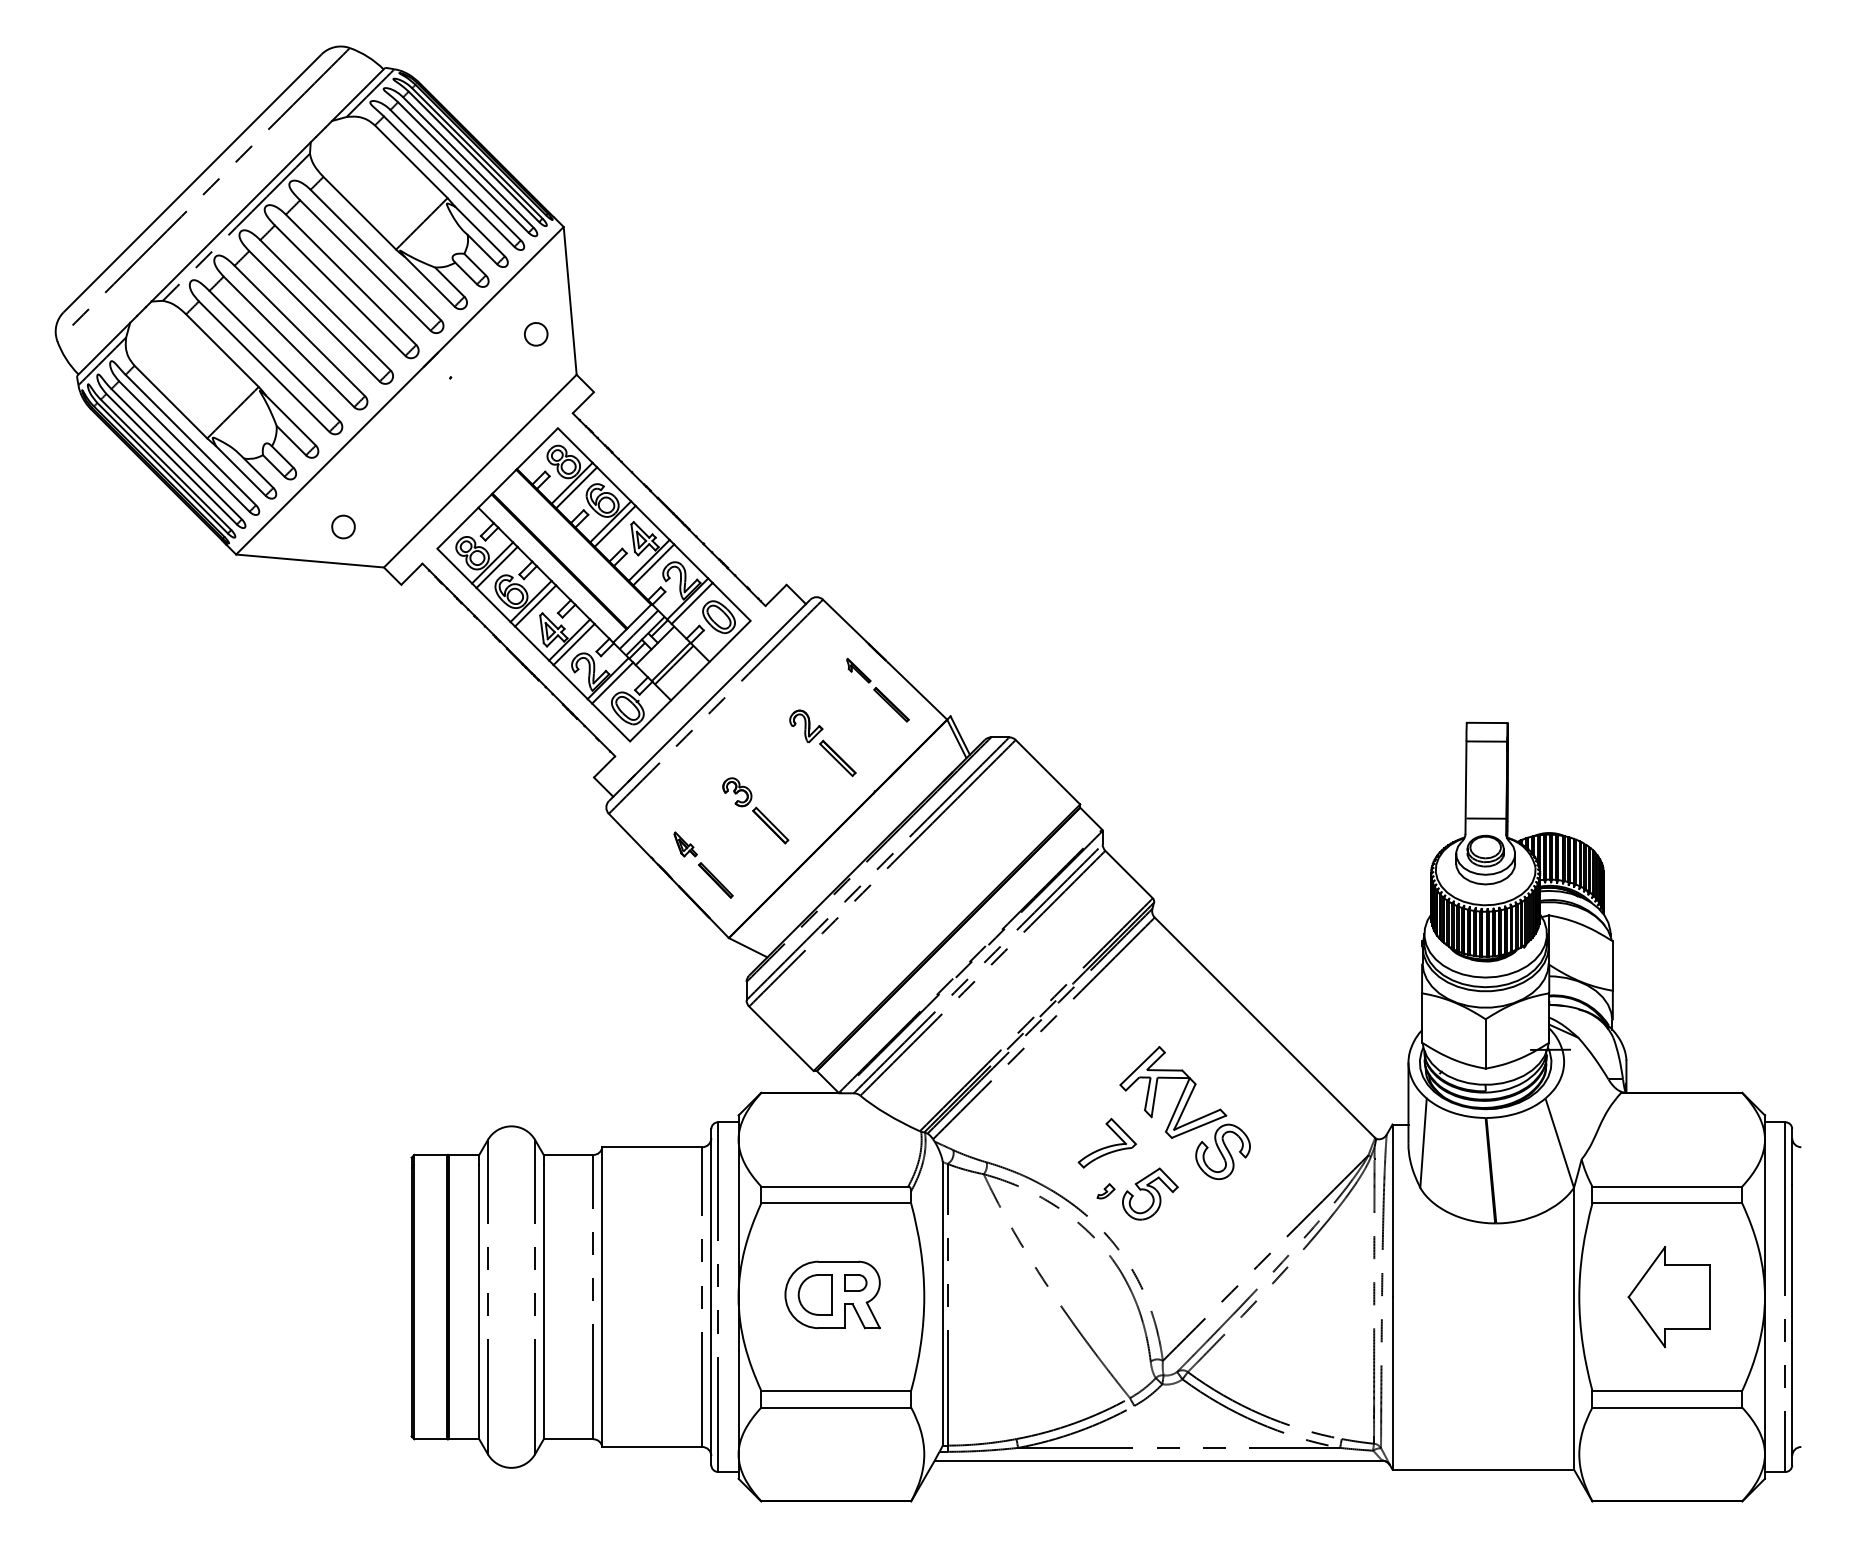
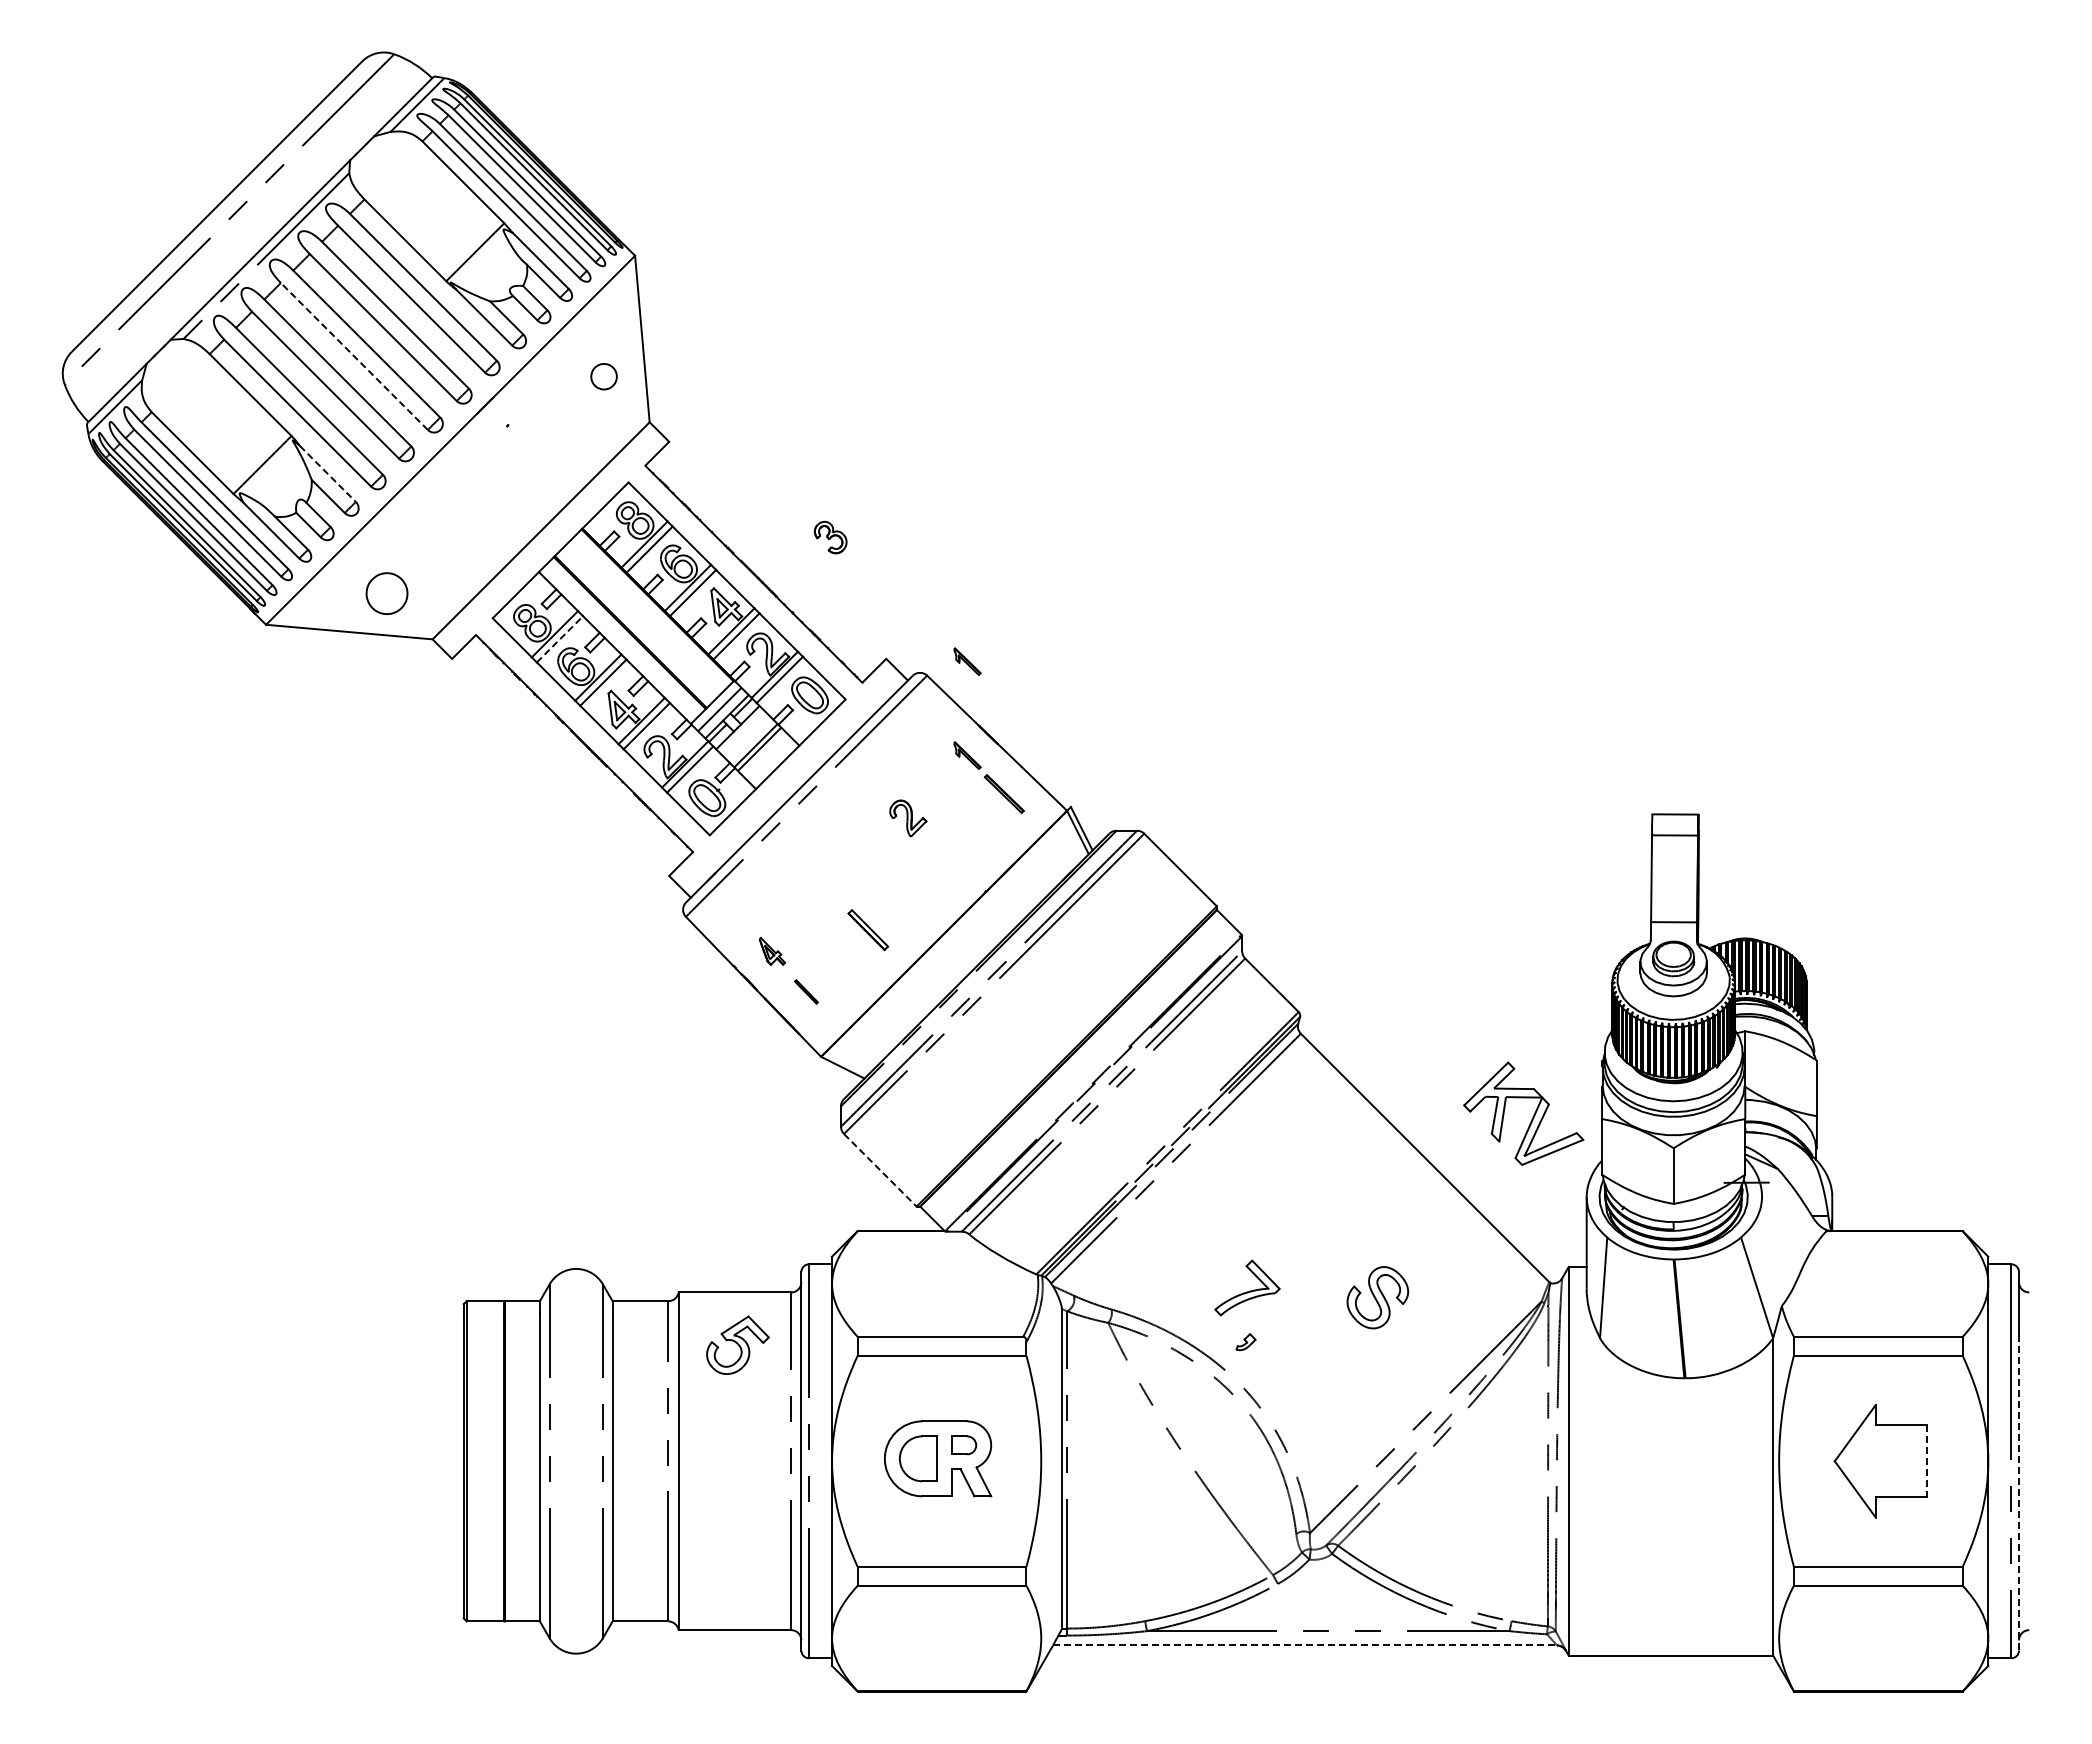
line: (314, 316) -> (354, 356), solid -> dashed
line: (290, 420) -> (327, 473), solid -> dashed
part: (343, 526) -> (386, 593), size x1.6
line: (496, 567) -> (559, 639), solid -> dashed
part: (858, 587) -> (967, 661), added
part: (837, 758) -> (943, 854), removed
part: (737, 792) -> (830, 537), moved
part: (715, 880) -> (806, 991), size x0.6
line: (781, 1038) -> (880, 1170), solid -> dashed
part: (1181, 1095) -> (1532, 1117), moved
part: (1149, 1193) -> (737, 1344), moved
line: (1710, 1297) -> (1926, 1461), solid -> dashed
line: (1792, 1324) -> (2019, 1492), solid -> dashed
line: (1158, 1460) -> (1305, 1645), solid -> dashed

